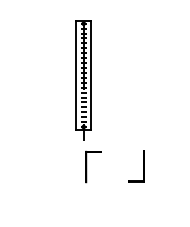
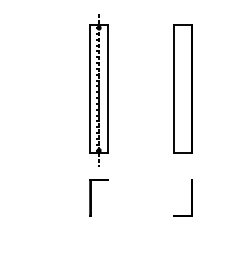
part: (154, 75) -> (183, 89), added
part: (93, 166) -> (98, 197), moved
part: (143, 166) -> (191, 198), moved

